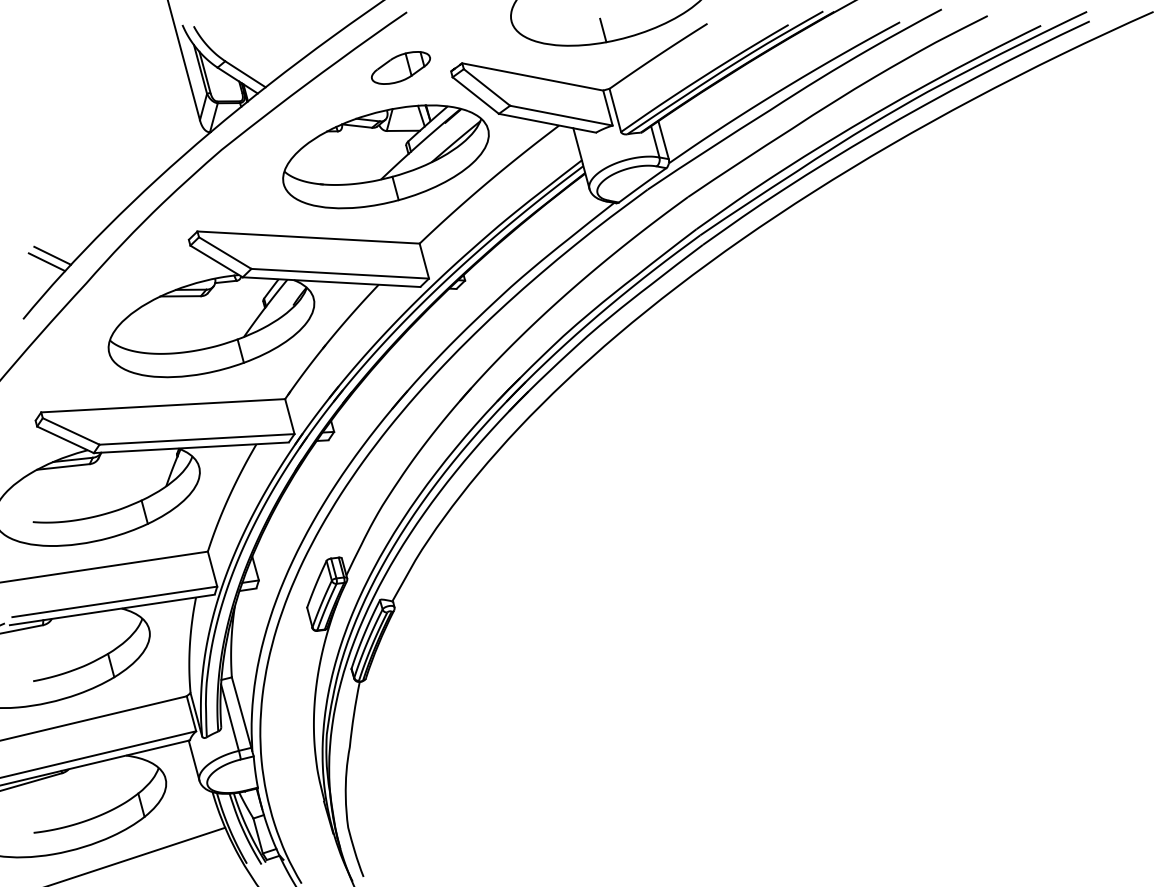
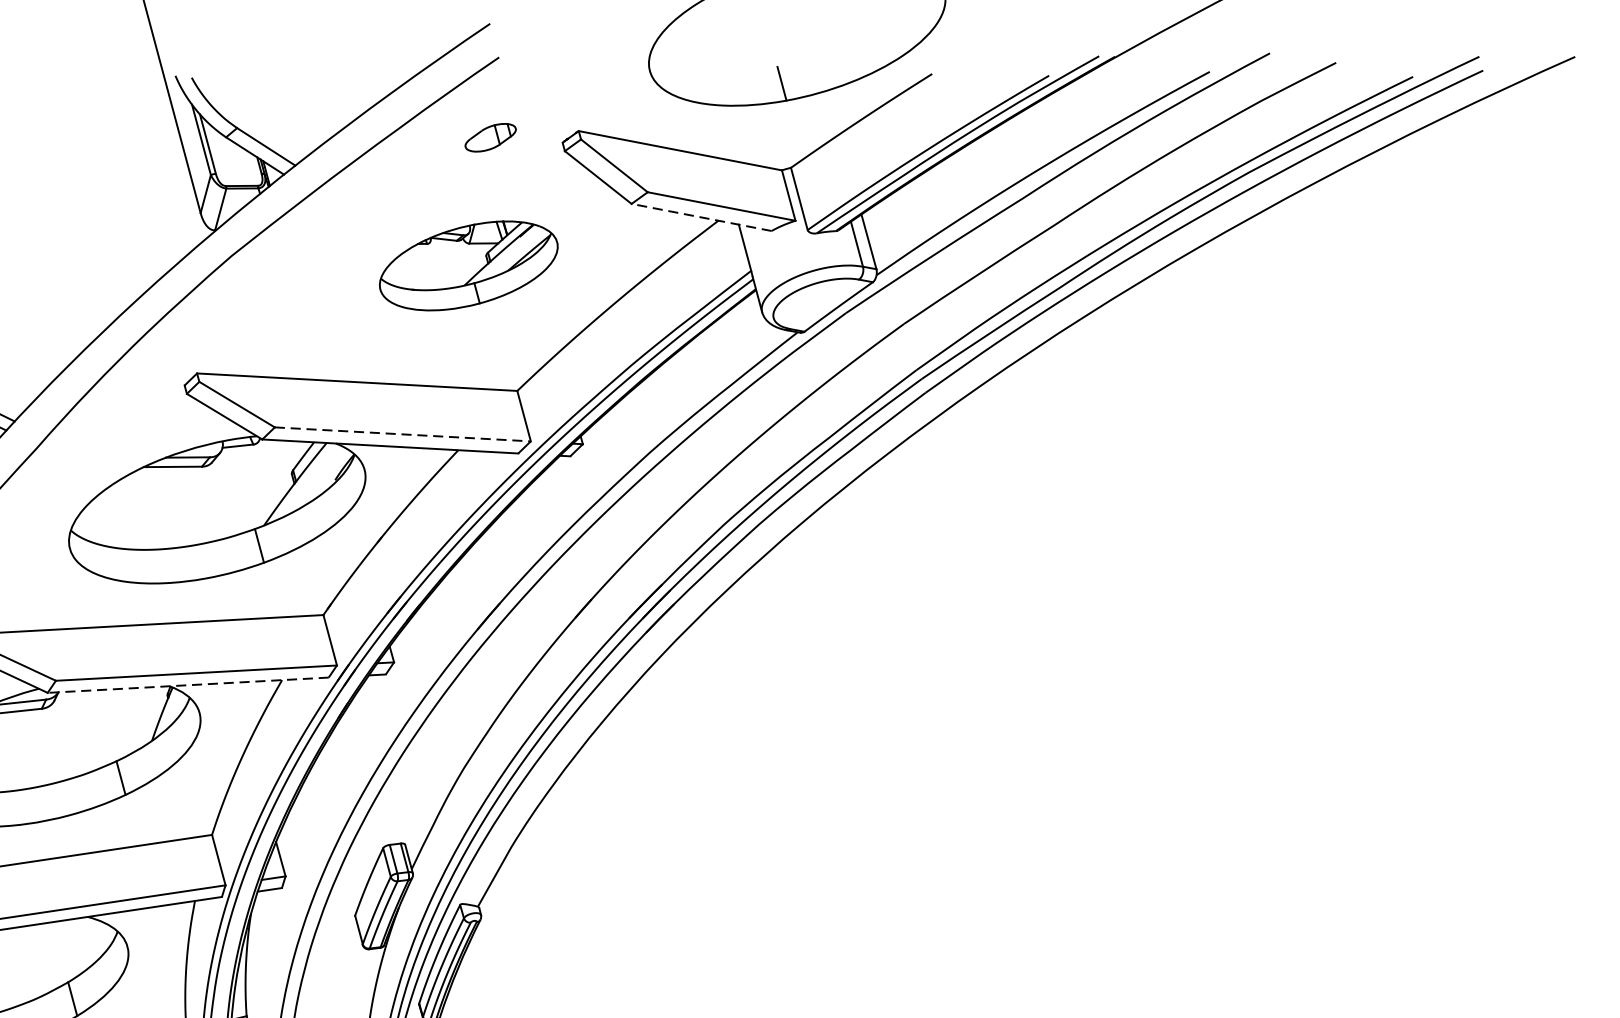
part: (401, 67) -> (491, 137), size x0.6
line: (547, 123) -> (701, 217), solid -> dashed
part: (385, 156) -> (468, 265), size x0.6
line: (340, 273) -> (403, 434), solid -> dashed
line: (191, 447) -> (188, 684), solid -> dashed

